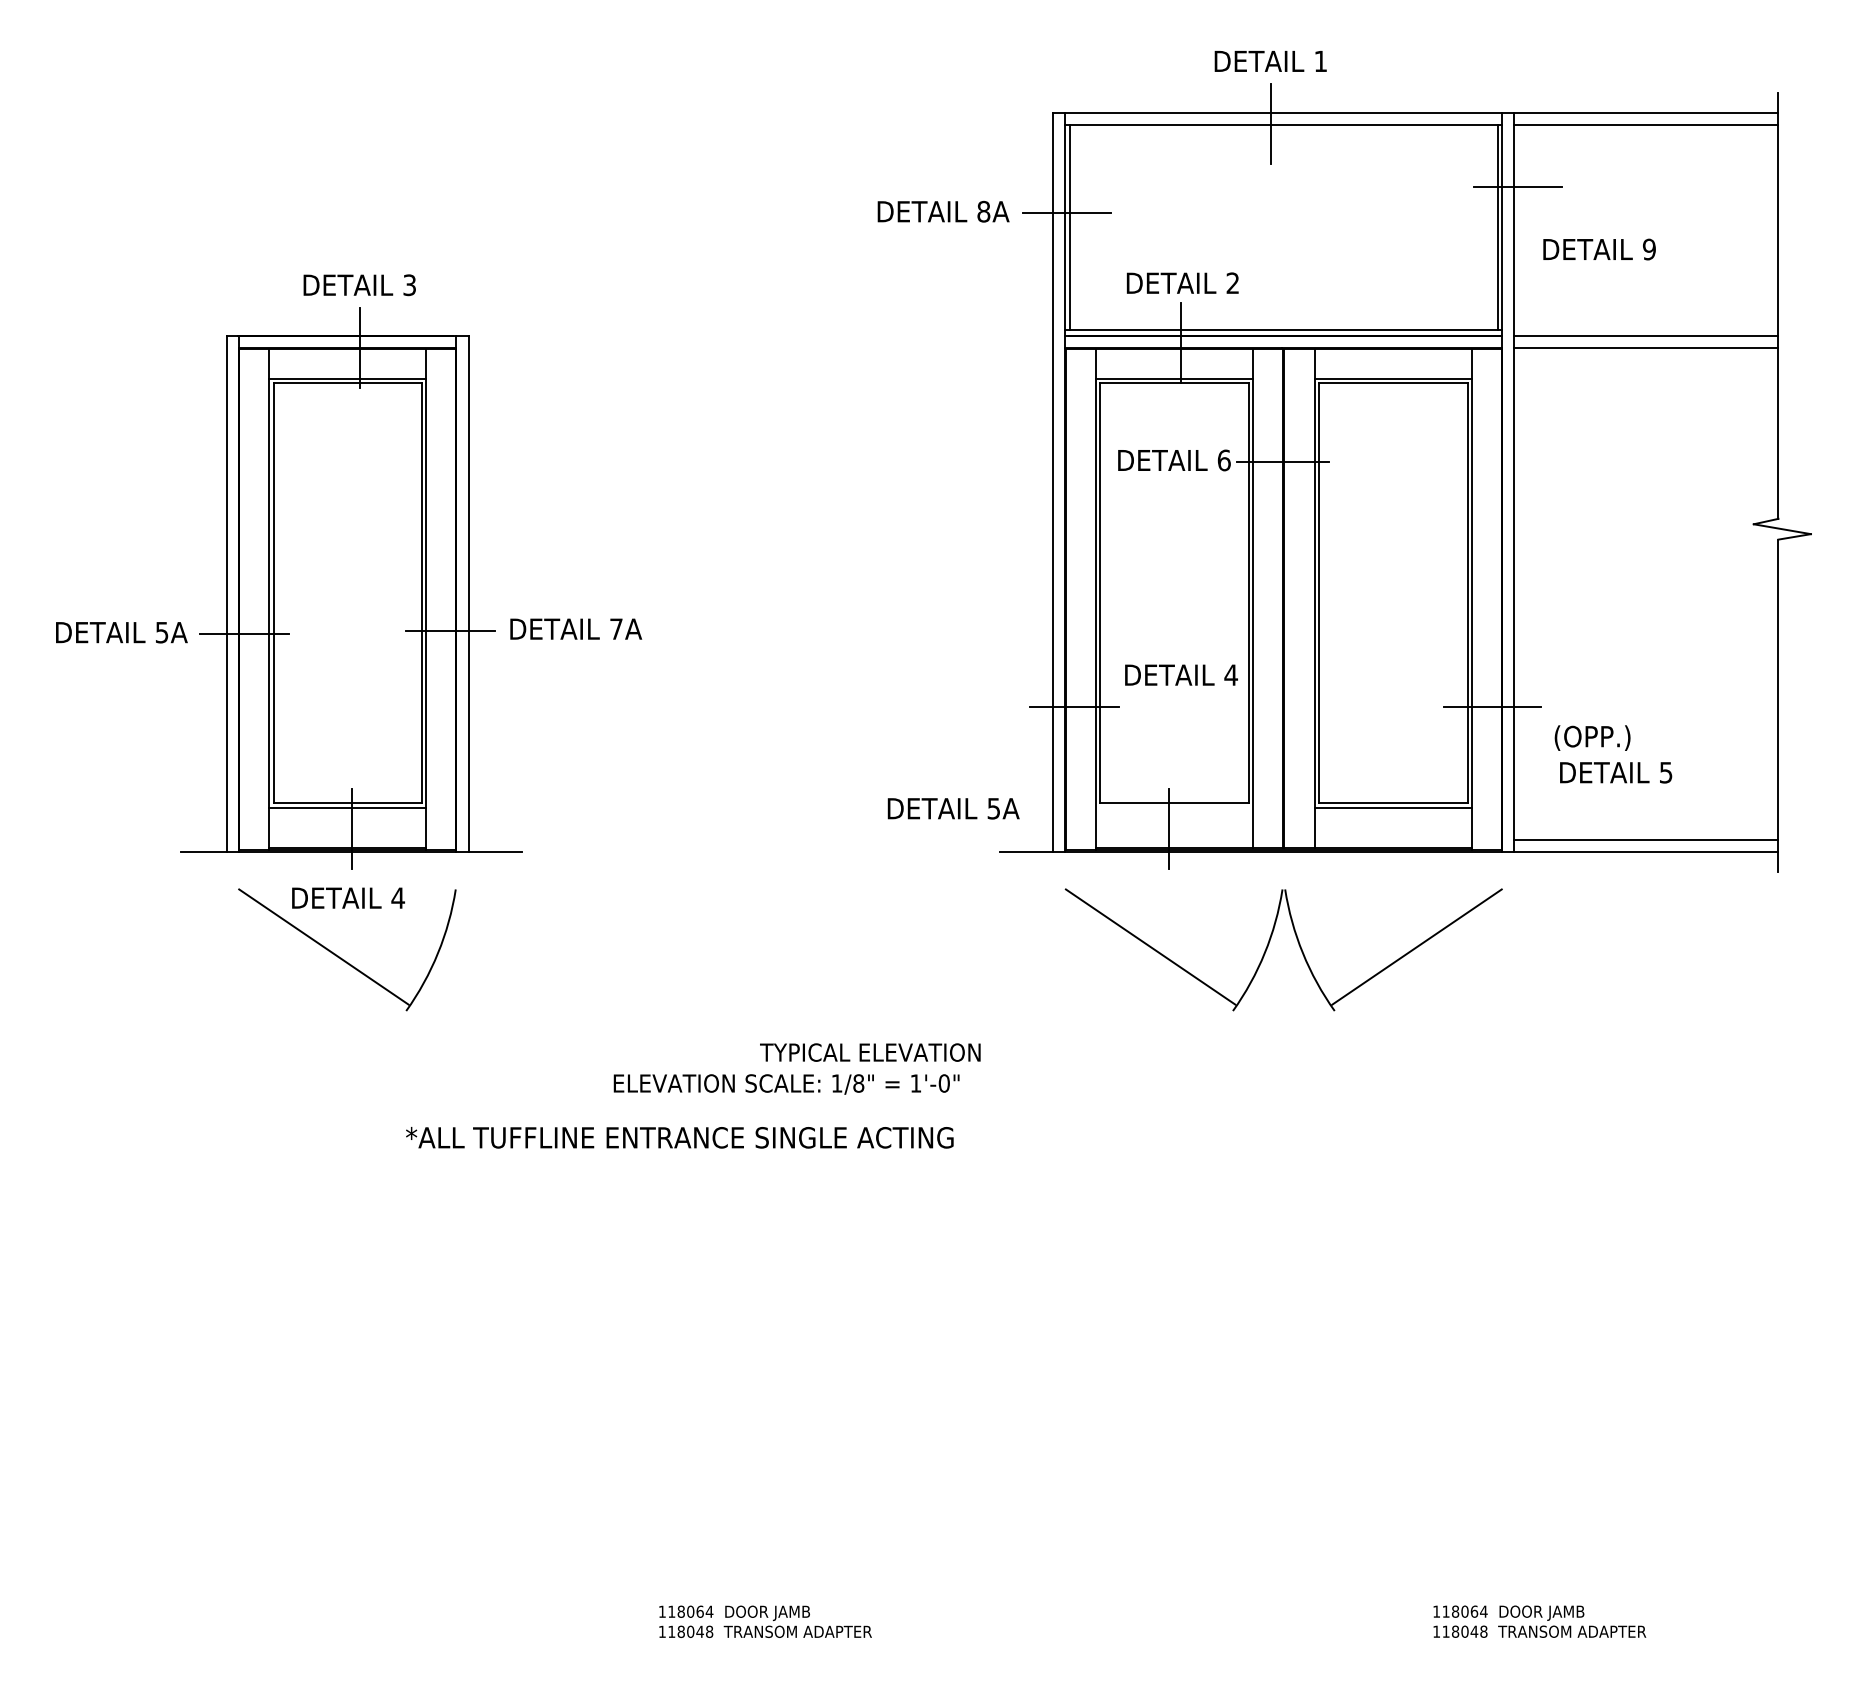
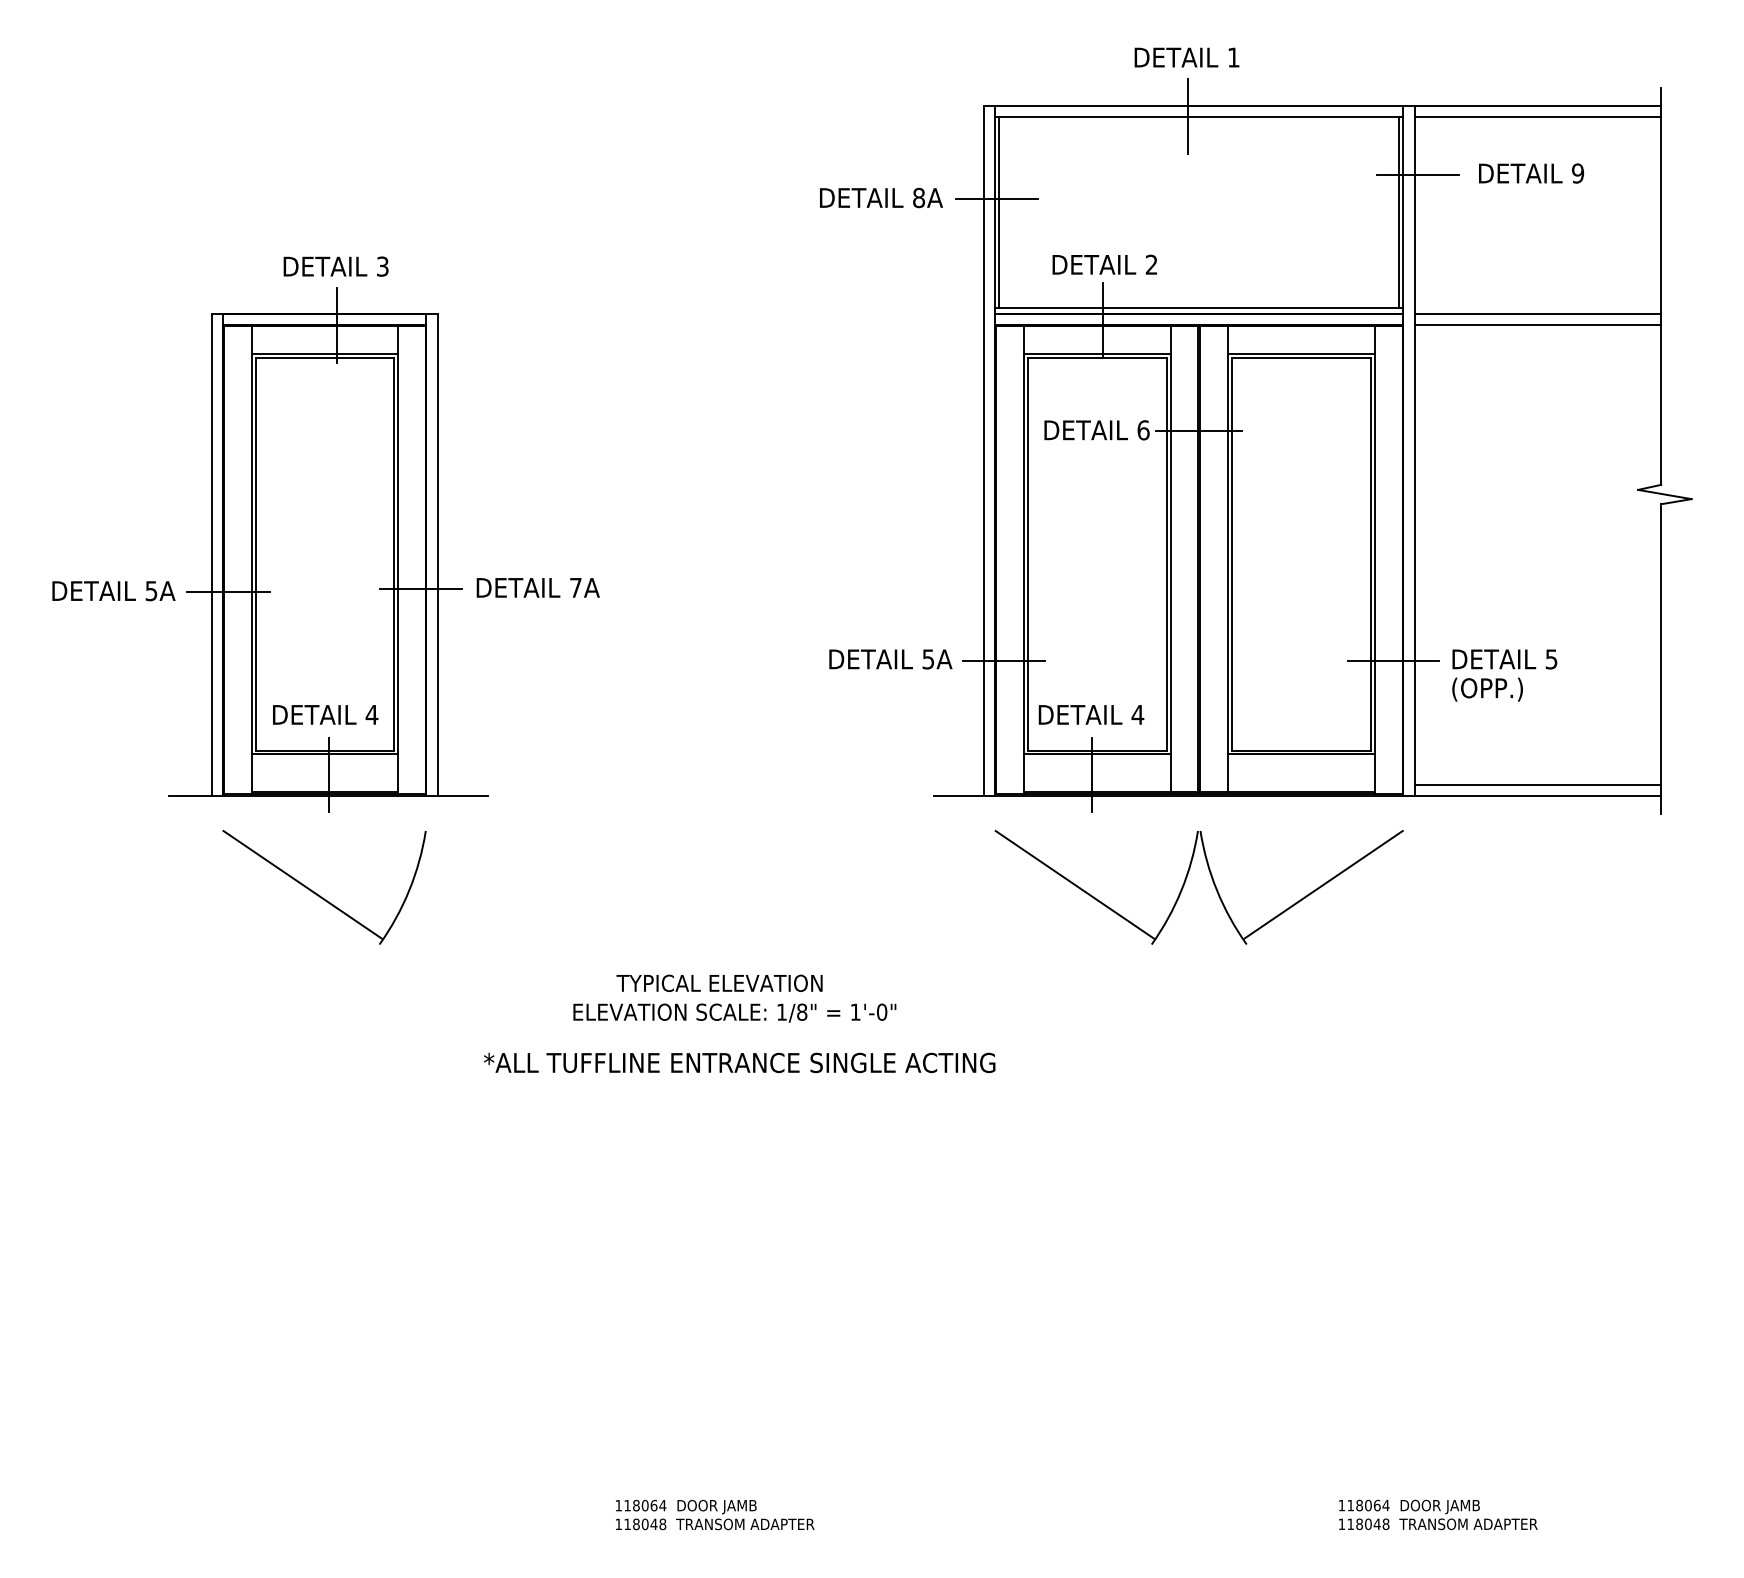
text: (1599, 249) -> (1531, 173), moved
text: (1181, 674) -> (1091, 714), moved
text: (1616, 772) -> (1505, 659), moved
line: (1174, 807) -> (1097, 754), added
text: (953, 808) -> (890, 659), moved
text: (348, 897) -> (325, 714), moved
text: (870, 1052) -> (719, 983), moved
text: (679, 1137) -> (739, 1062), moved

